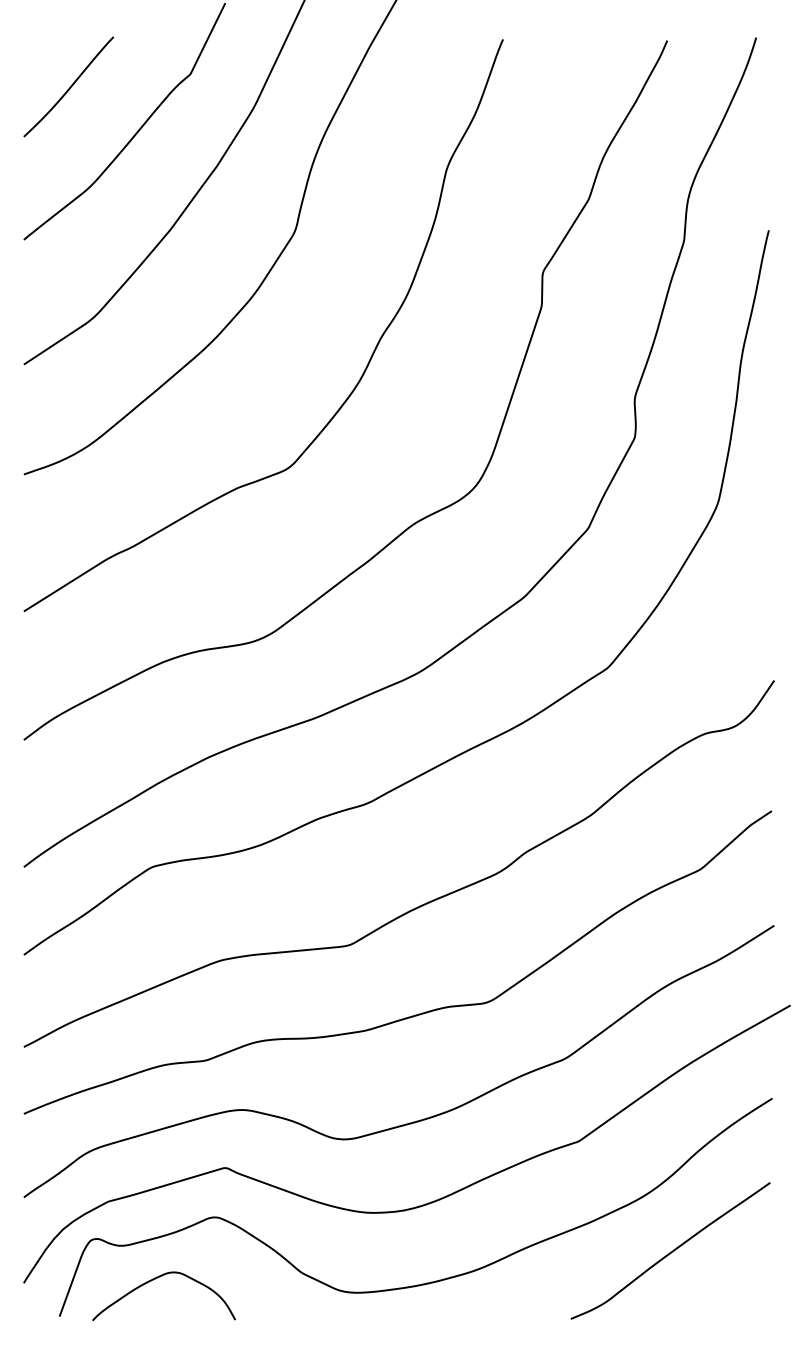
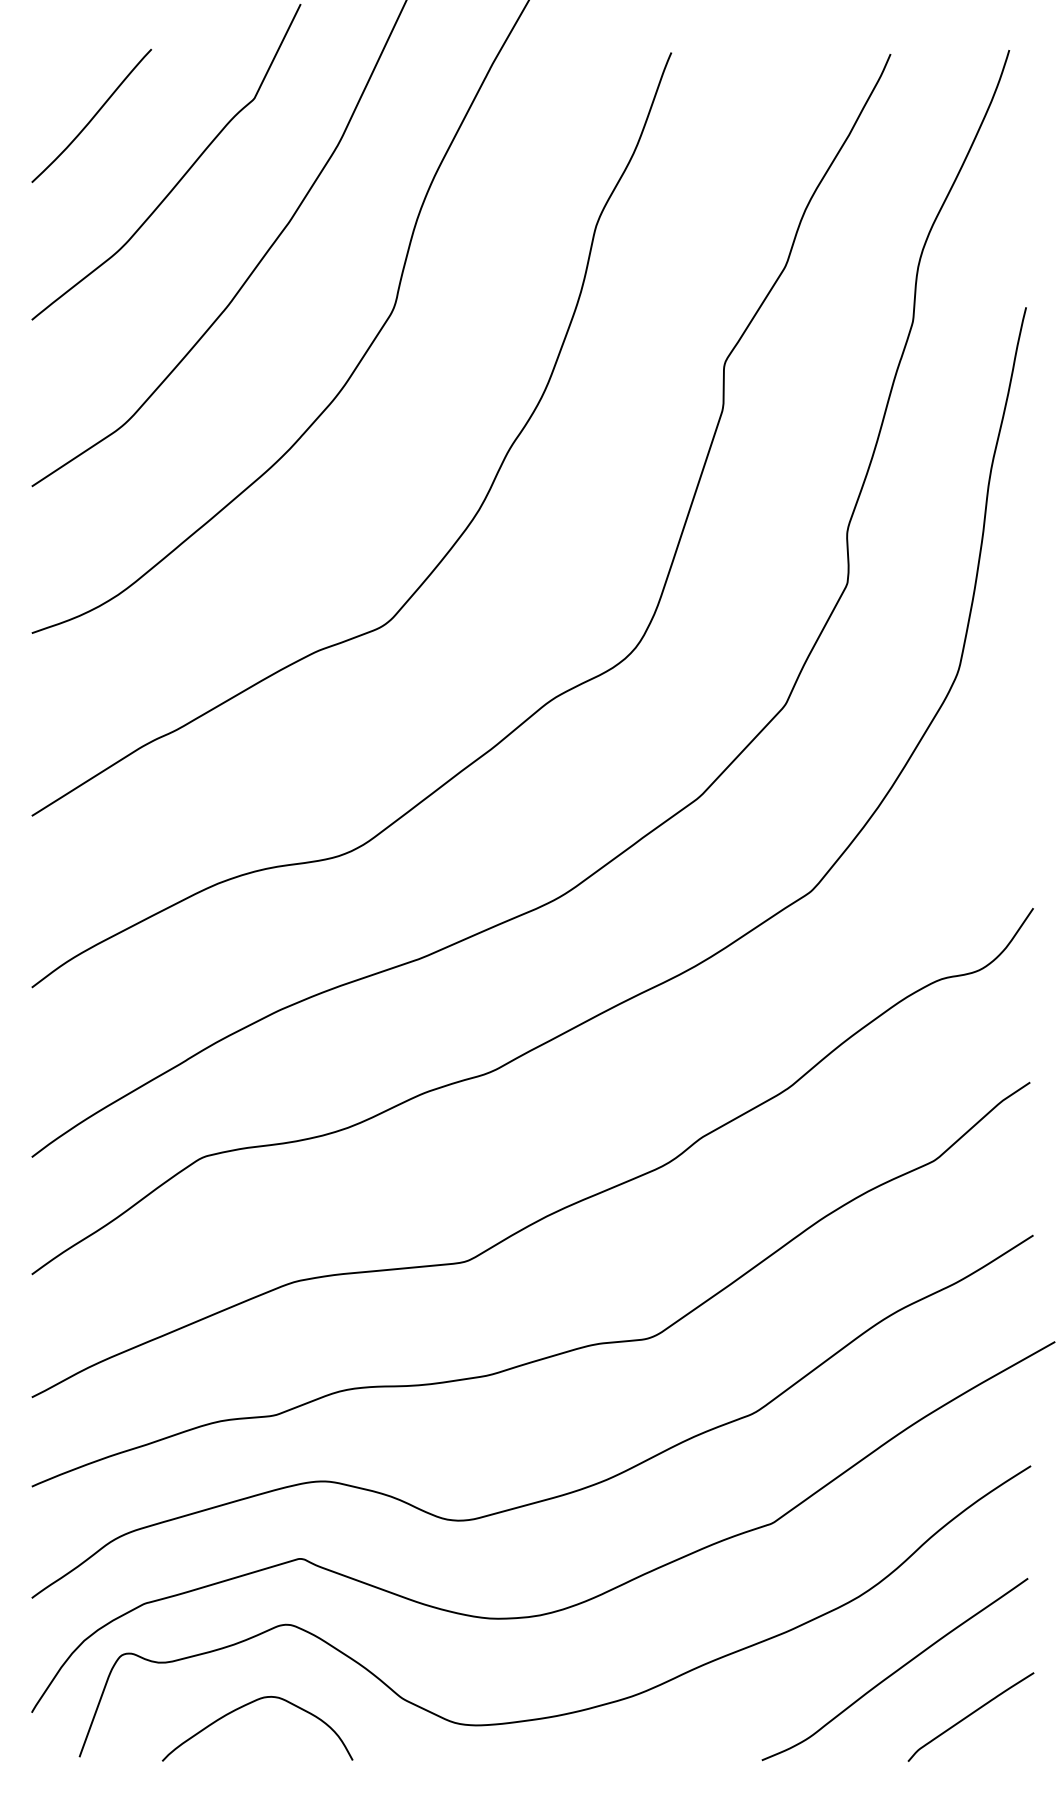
curve: (155, 1279) -> (246, 1706), moved
curve: (727, 1285) -> (970, 1715), added

